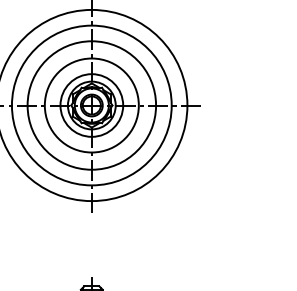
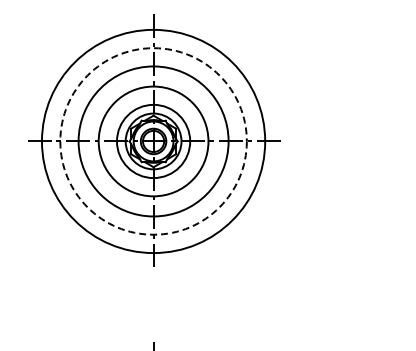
circle: (91, 105) -> (153, 141), solid -> dashed

